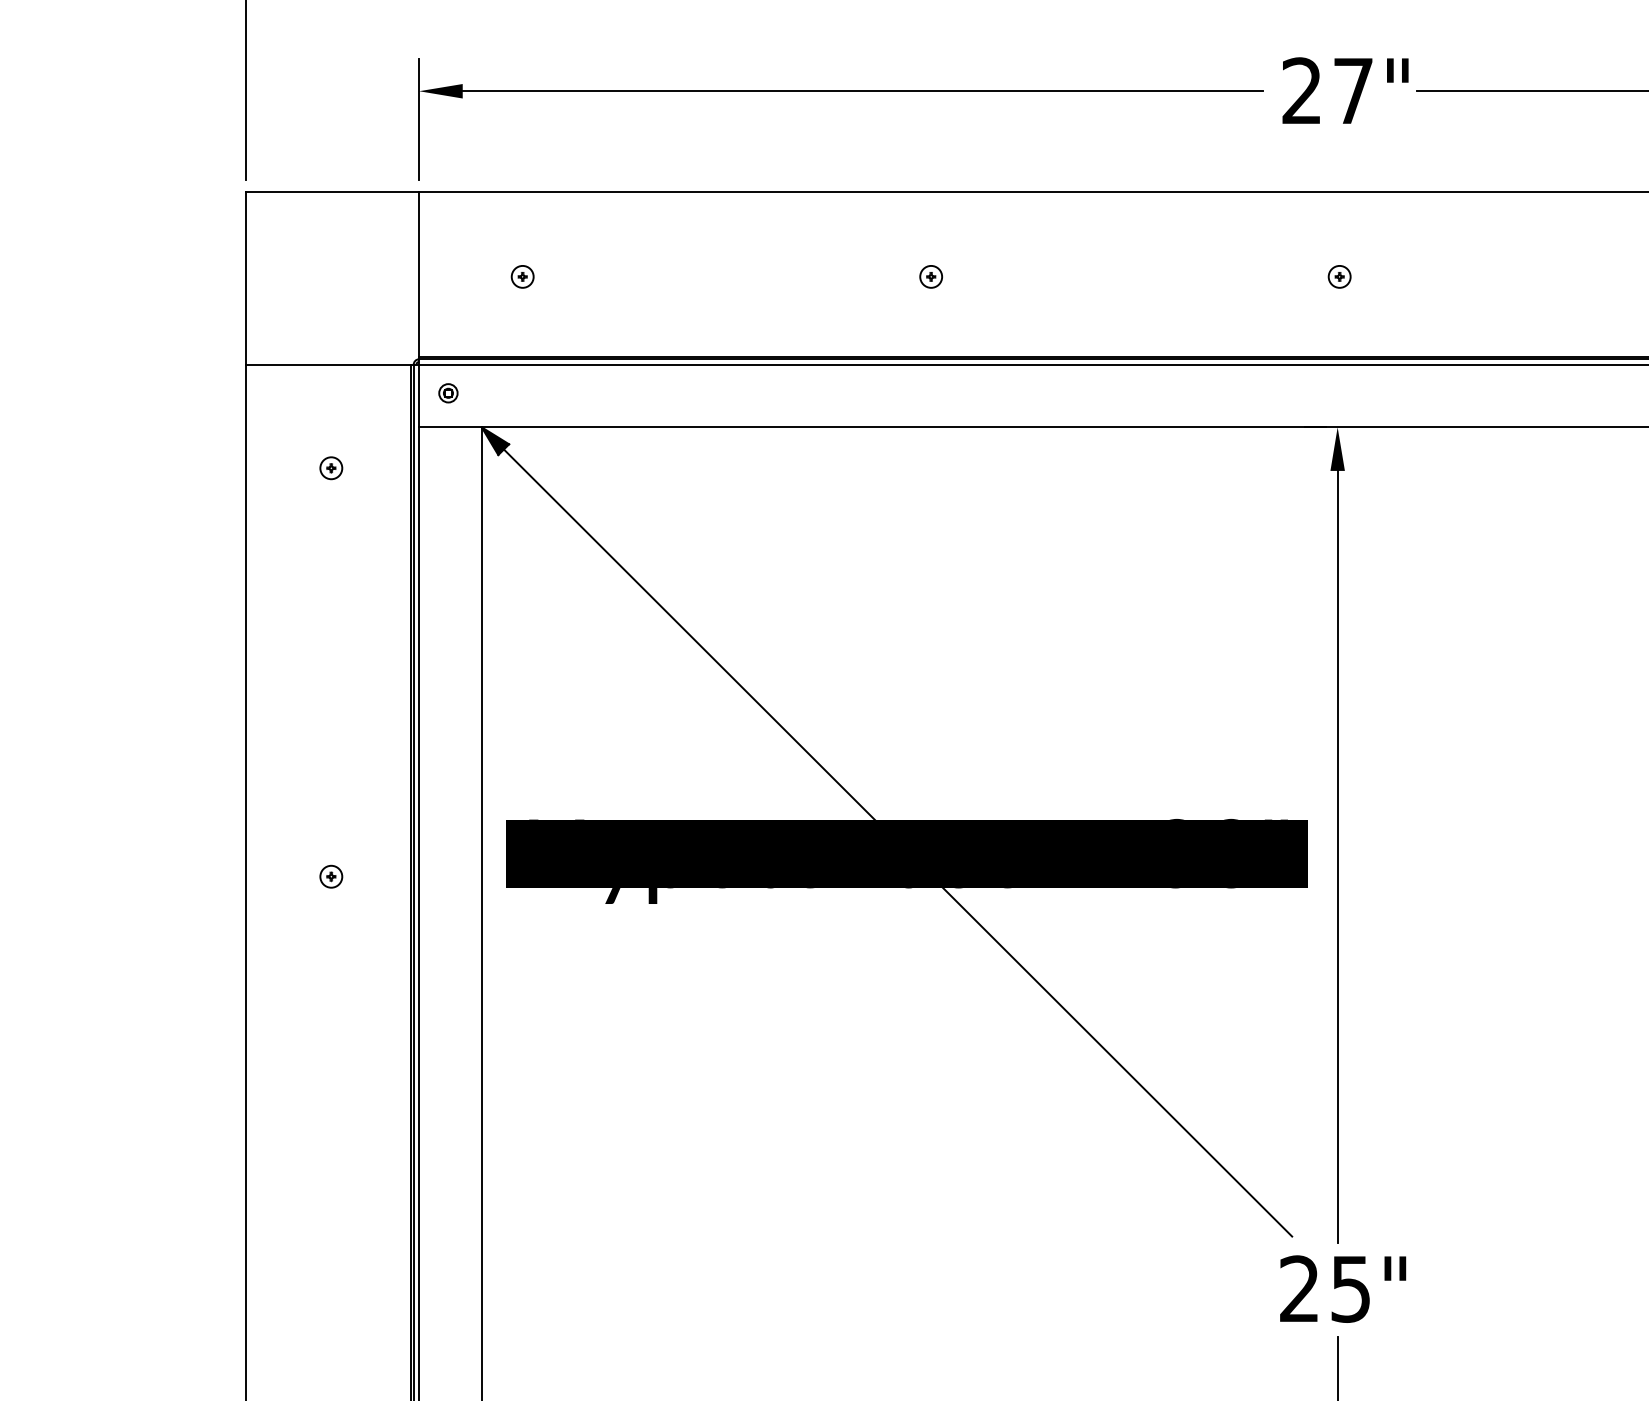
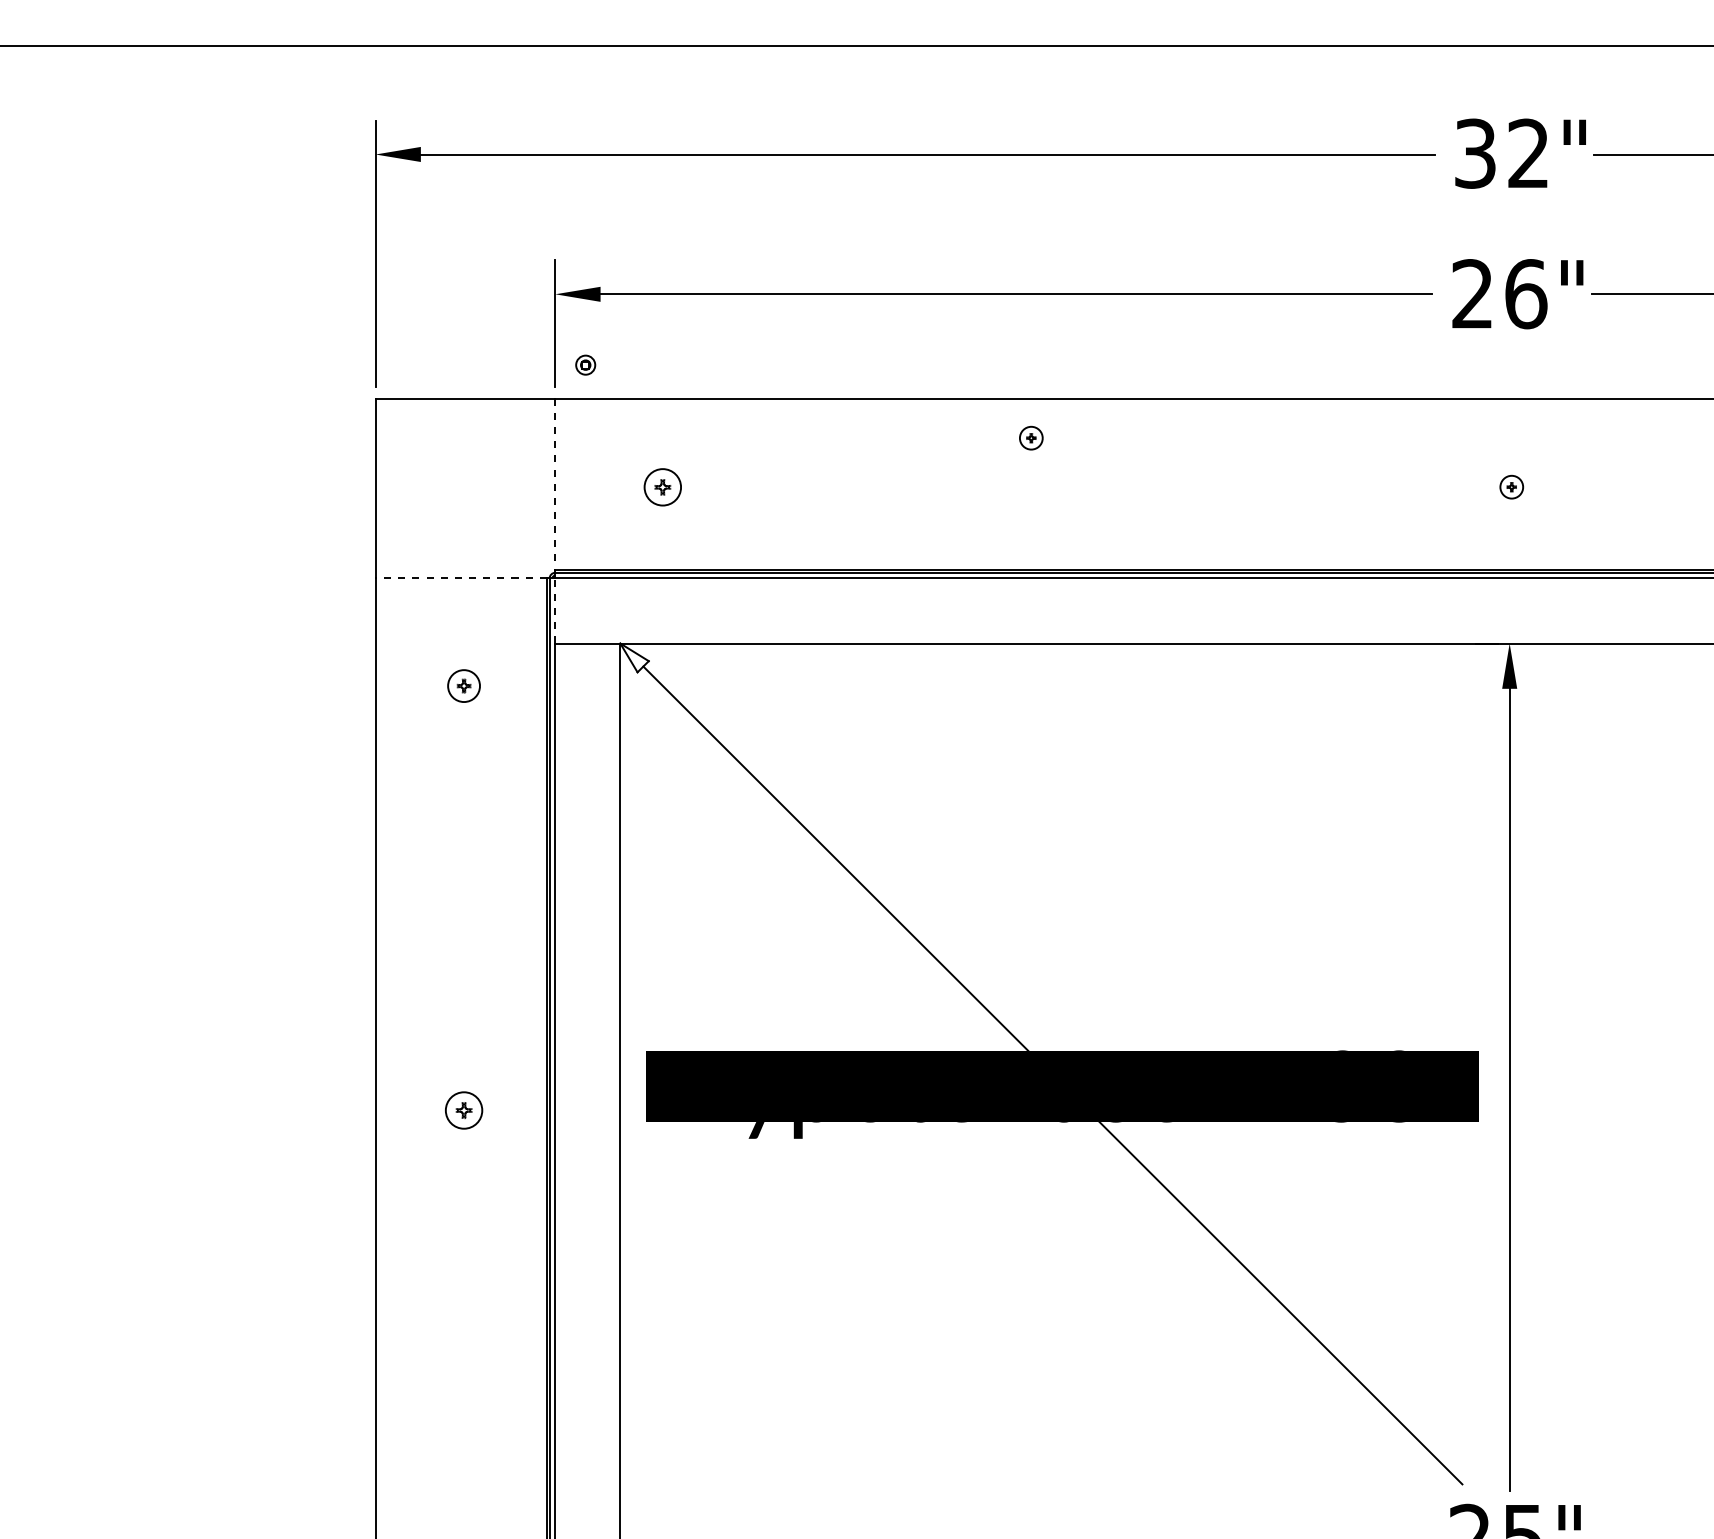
text: (1353, 91) -> (1526, 294), 27" -> 26"
line: (419, 274) -> (555, 484), solid -> dashed
part: (522, 276) -> (662, 486), size x1.6
part: (931, 276) -> (1031, 437), moved
line: (328, 364) -> (461, 578), solid -> dashed
part: (448, 392) -> (585, 364), moved
line: (419, 396) -> (555, 611), solid -> dashed
fill: (495, 440) -> (634, 657), removed
part: (330, 467) -> (463, 685), size x1.4
part: (330, 876) -> (463, 1110), size x1.6

